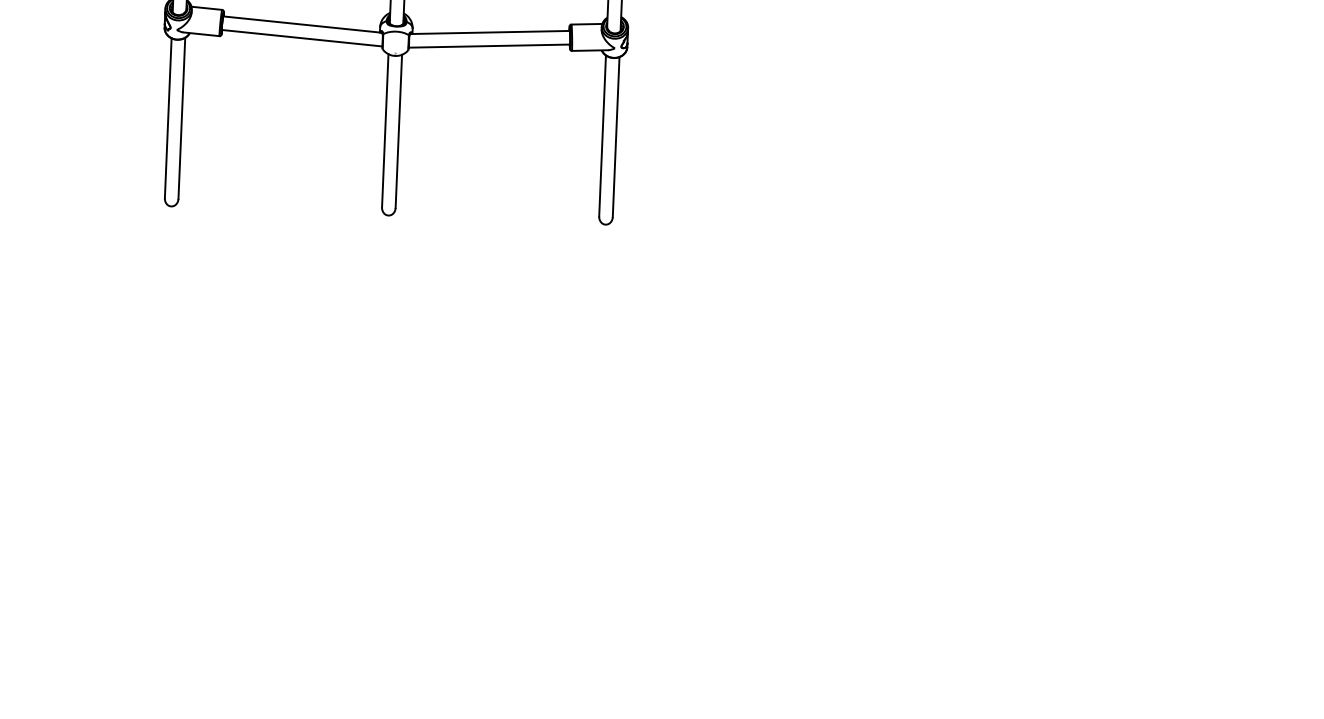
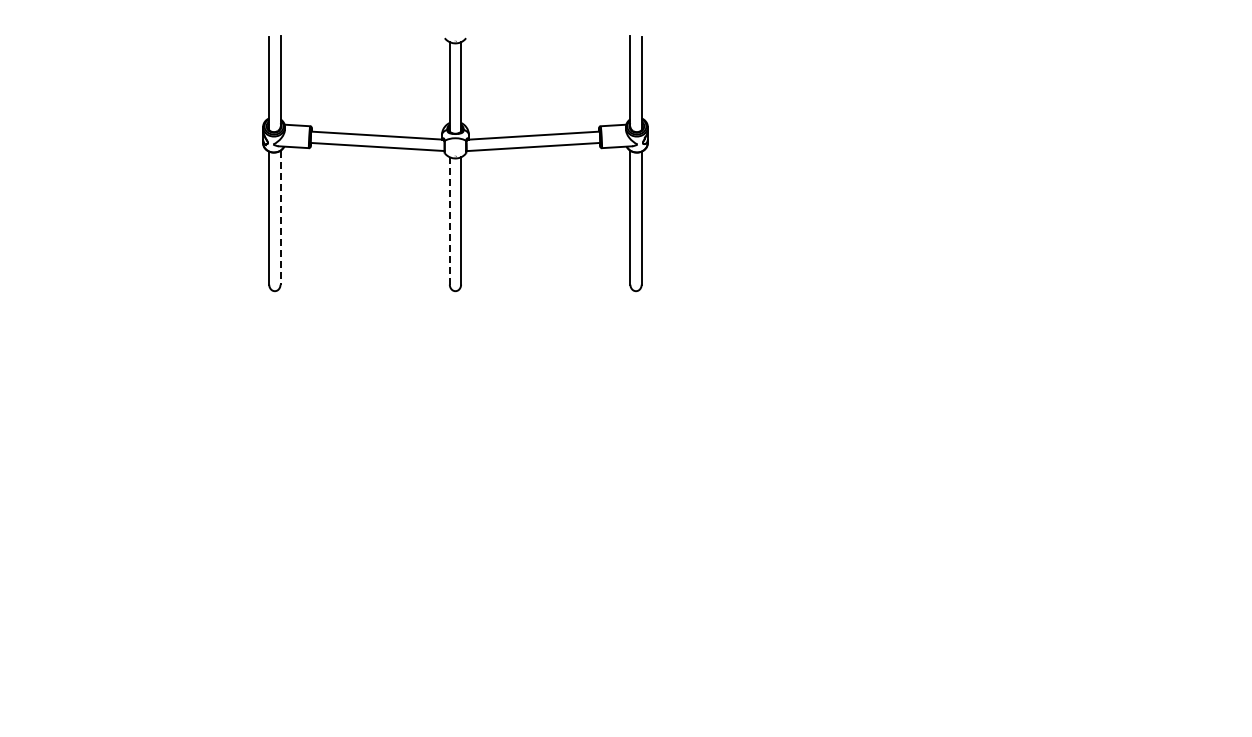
line: (181, 118) -> (280, 217), solid -> dashed
line: (384, 130) -> (449, 220), solid -> dashed

